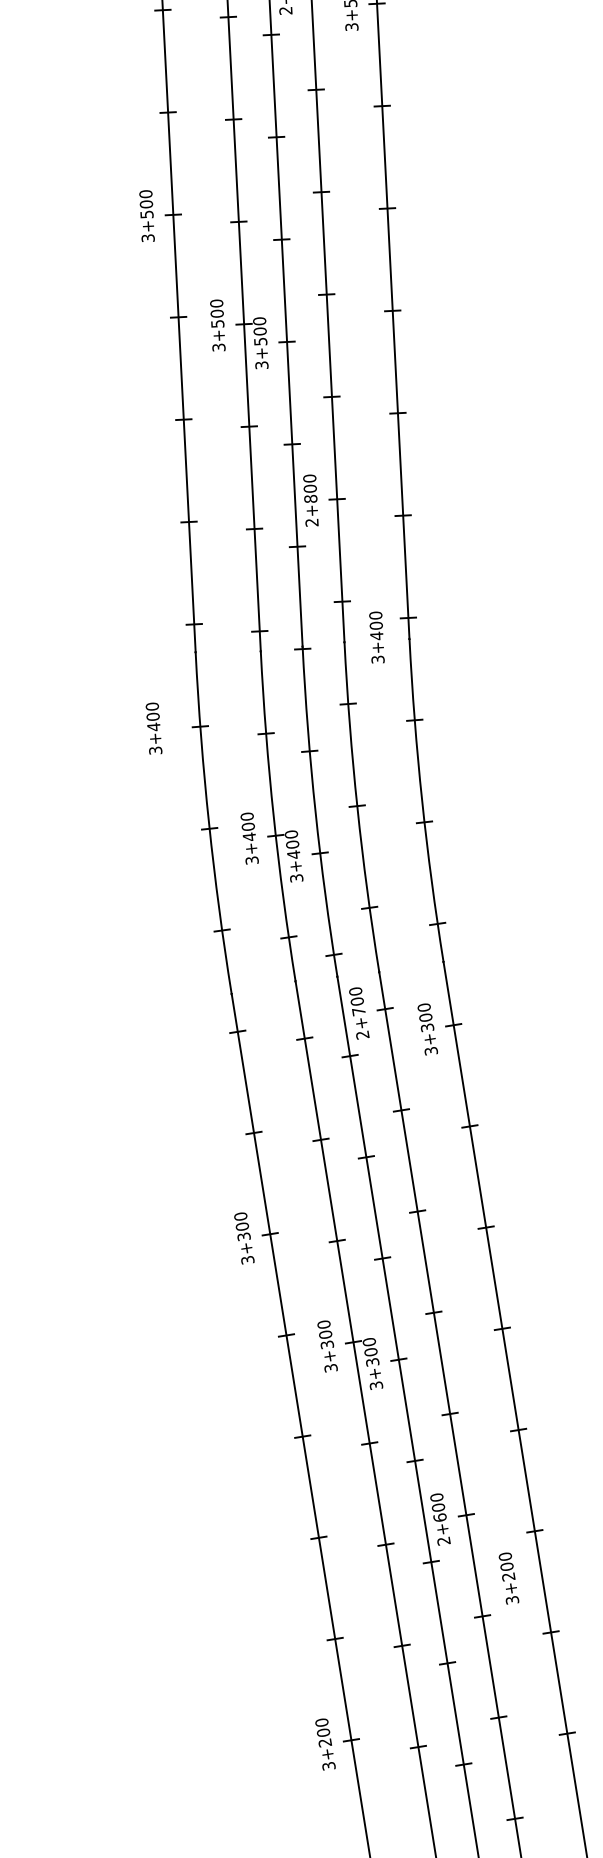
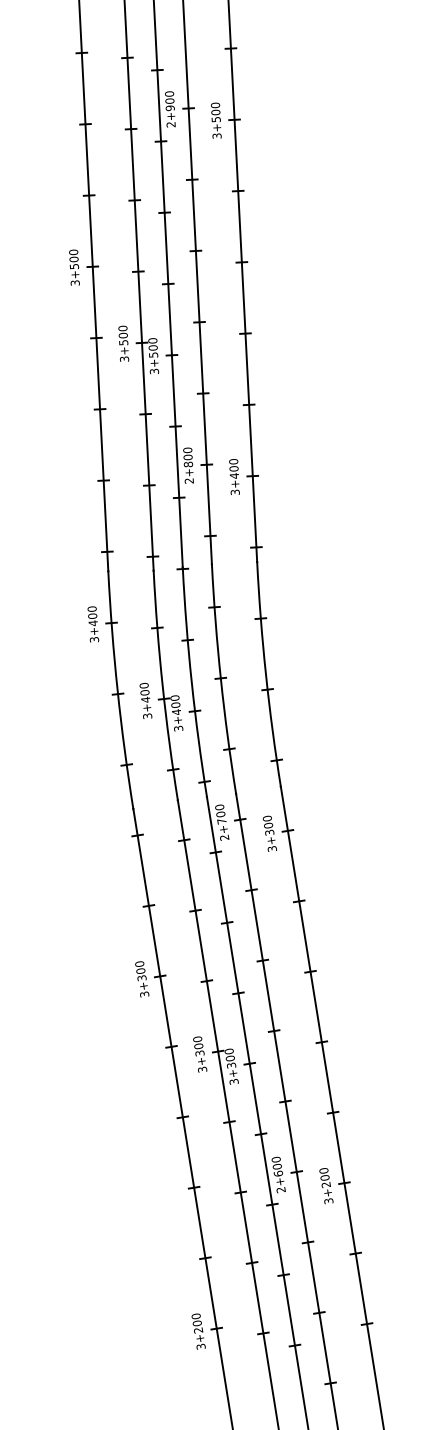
text: (376, 636) -> (234, 476), moved
text: (154, 728) -> (93, 624), moved
text: (509, 1579) -> (326, 1186), moved

